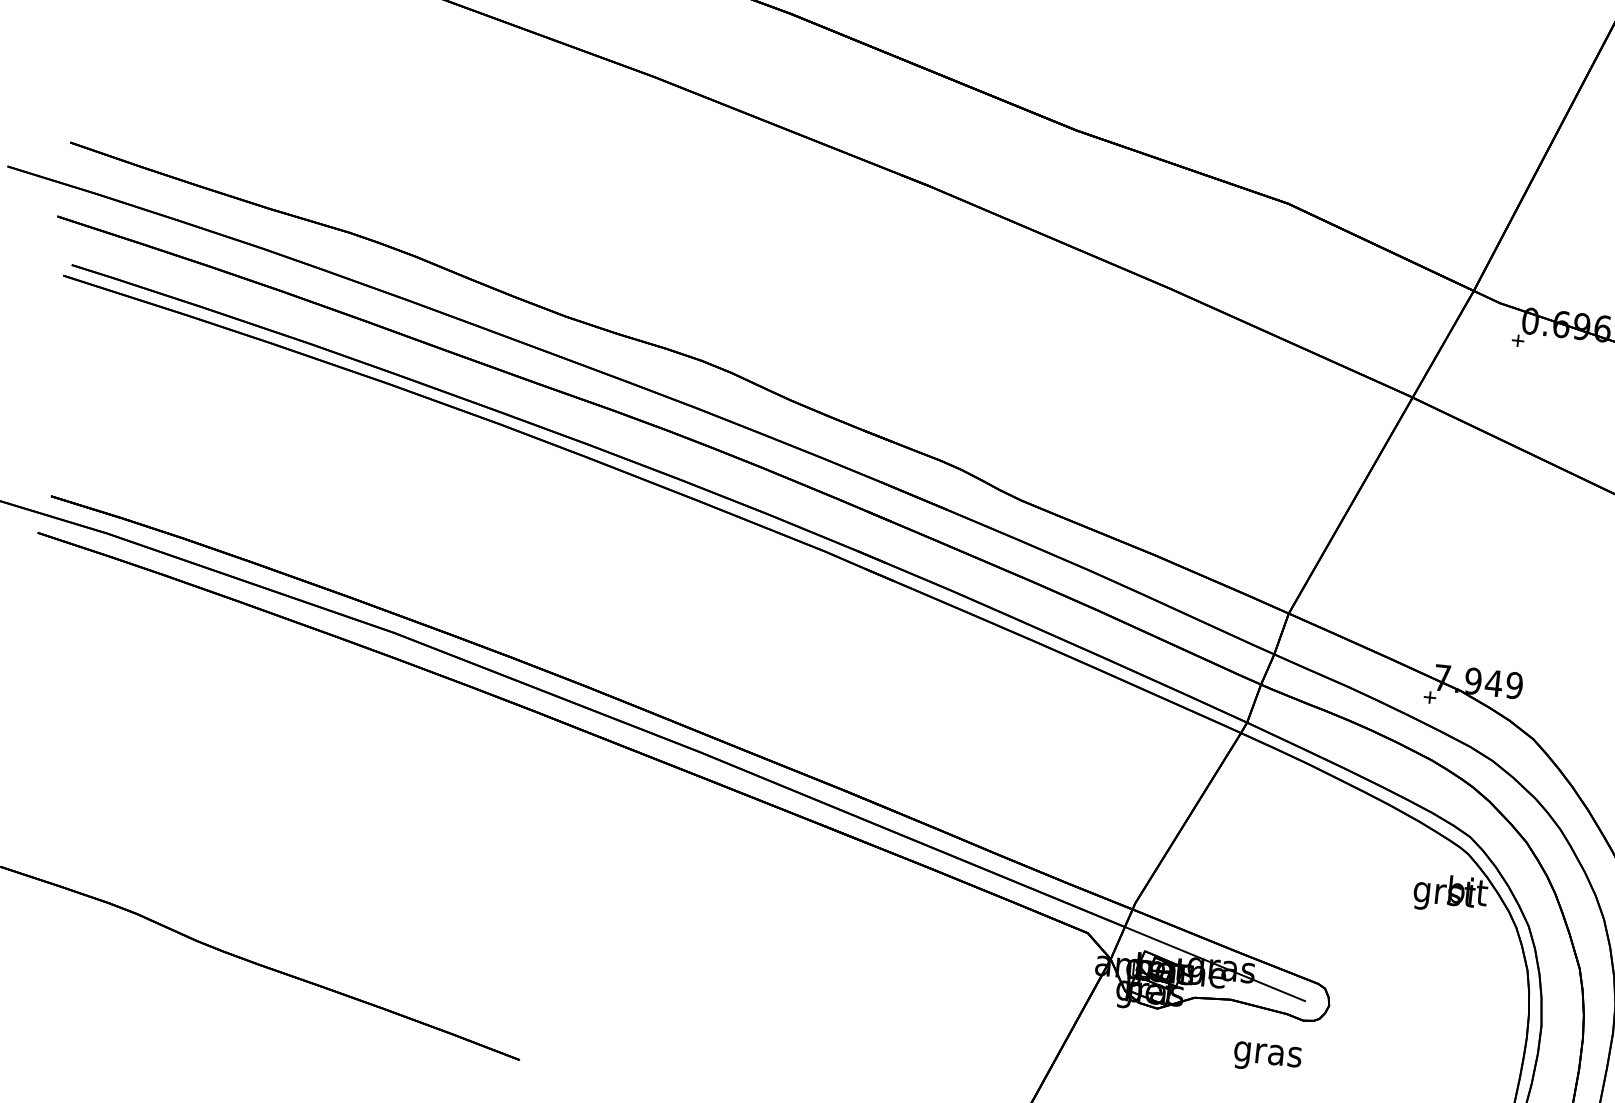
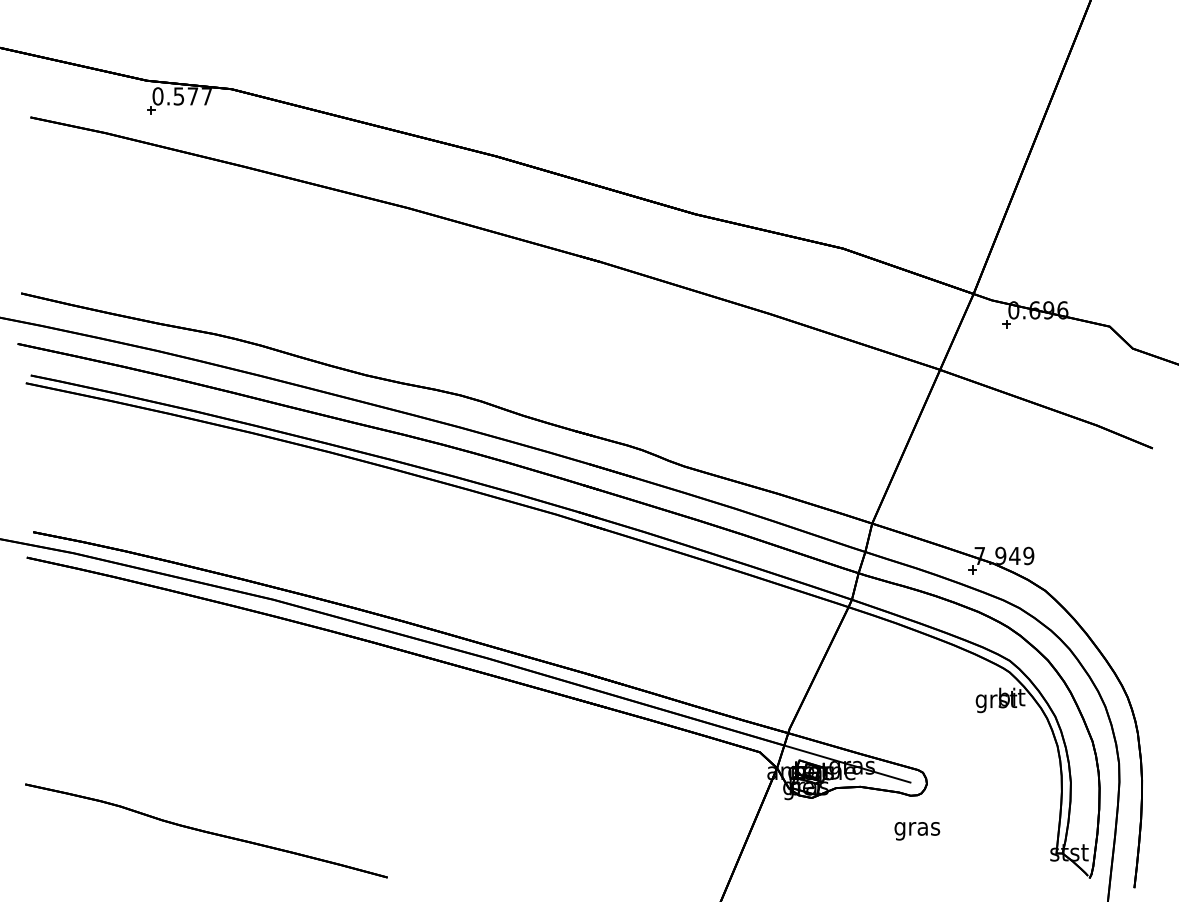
text: (1267, 1058) -> (917, 831), moved

